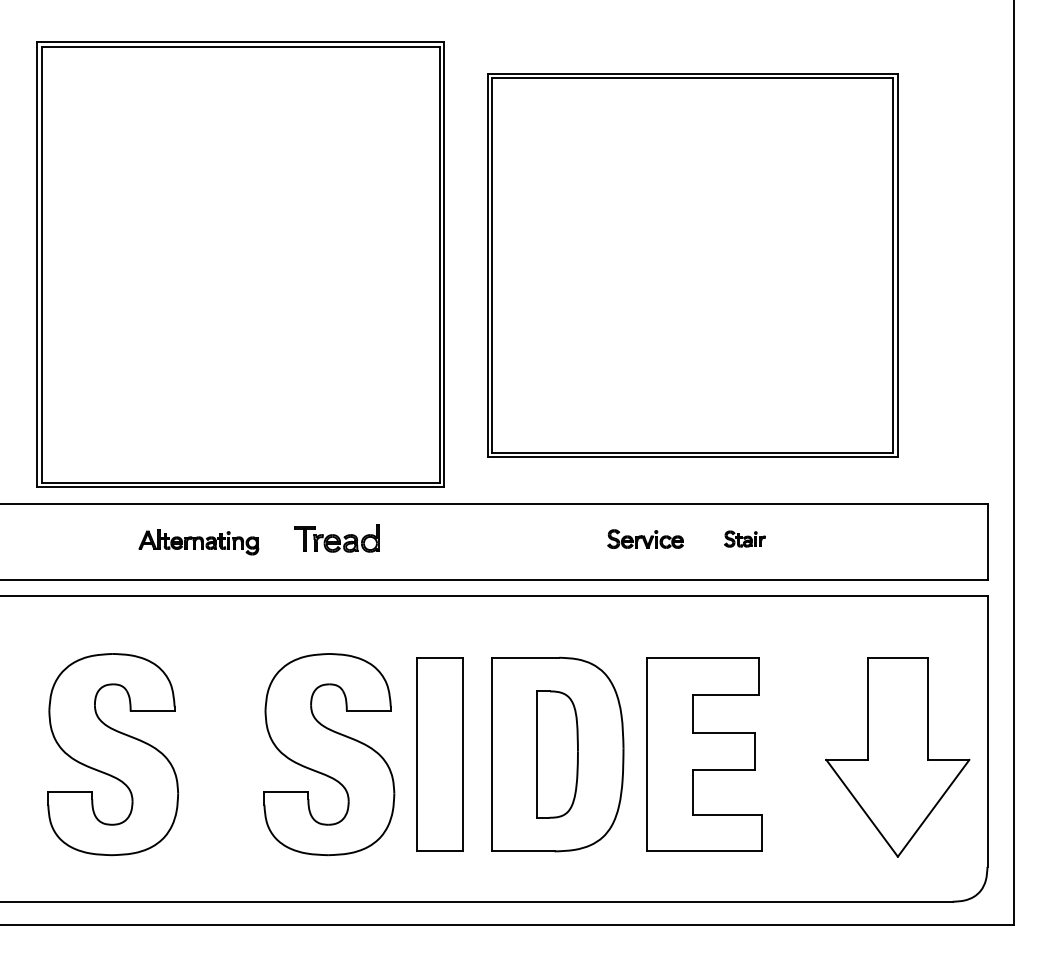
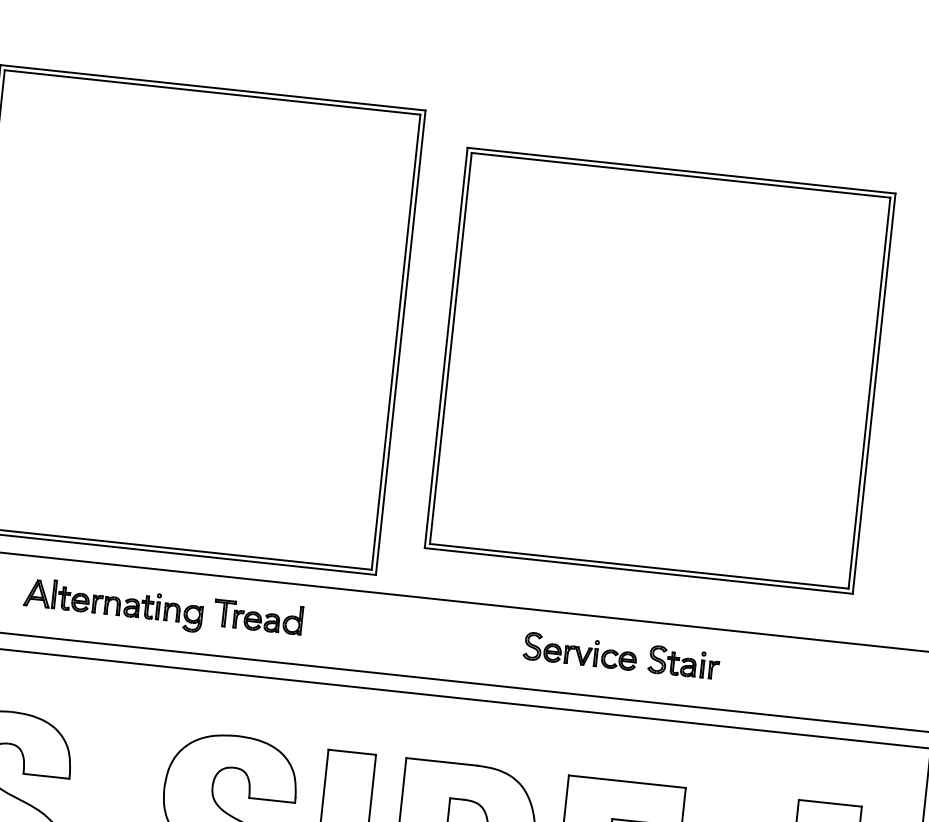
part: (645, 538) -> (580, 650), size x1.43
part: (744, 538) -> (683, 661), size x1.67
part: (198, 542) -> (113, 605), size x1.43

